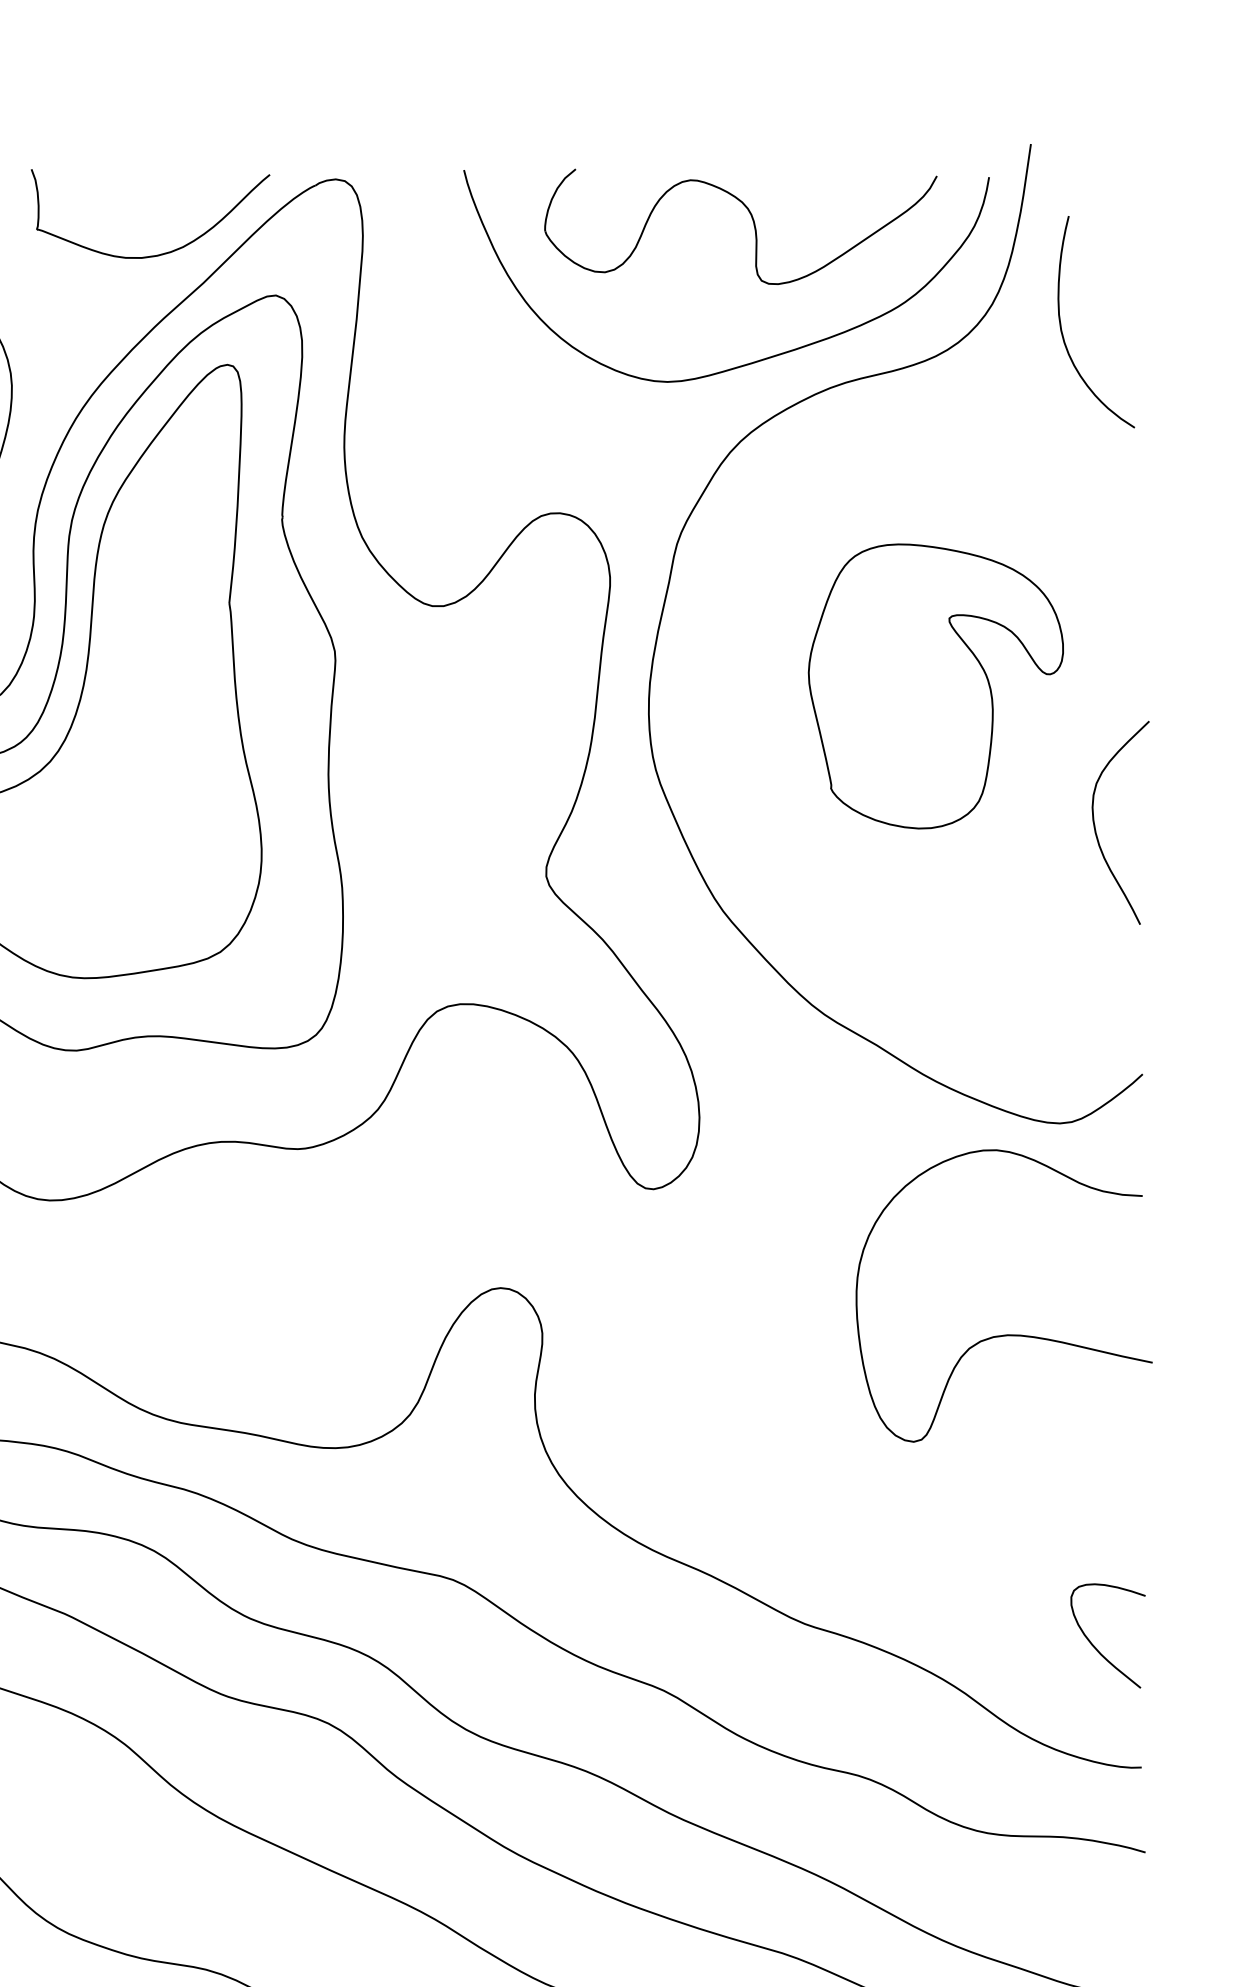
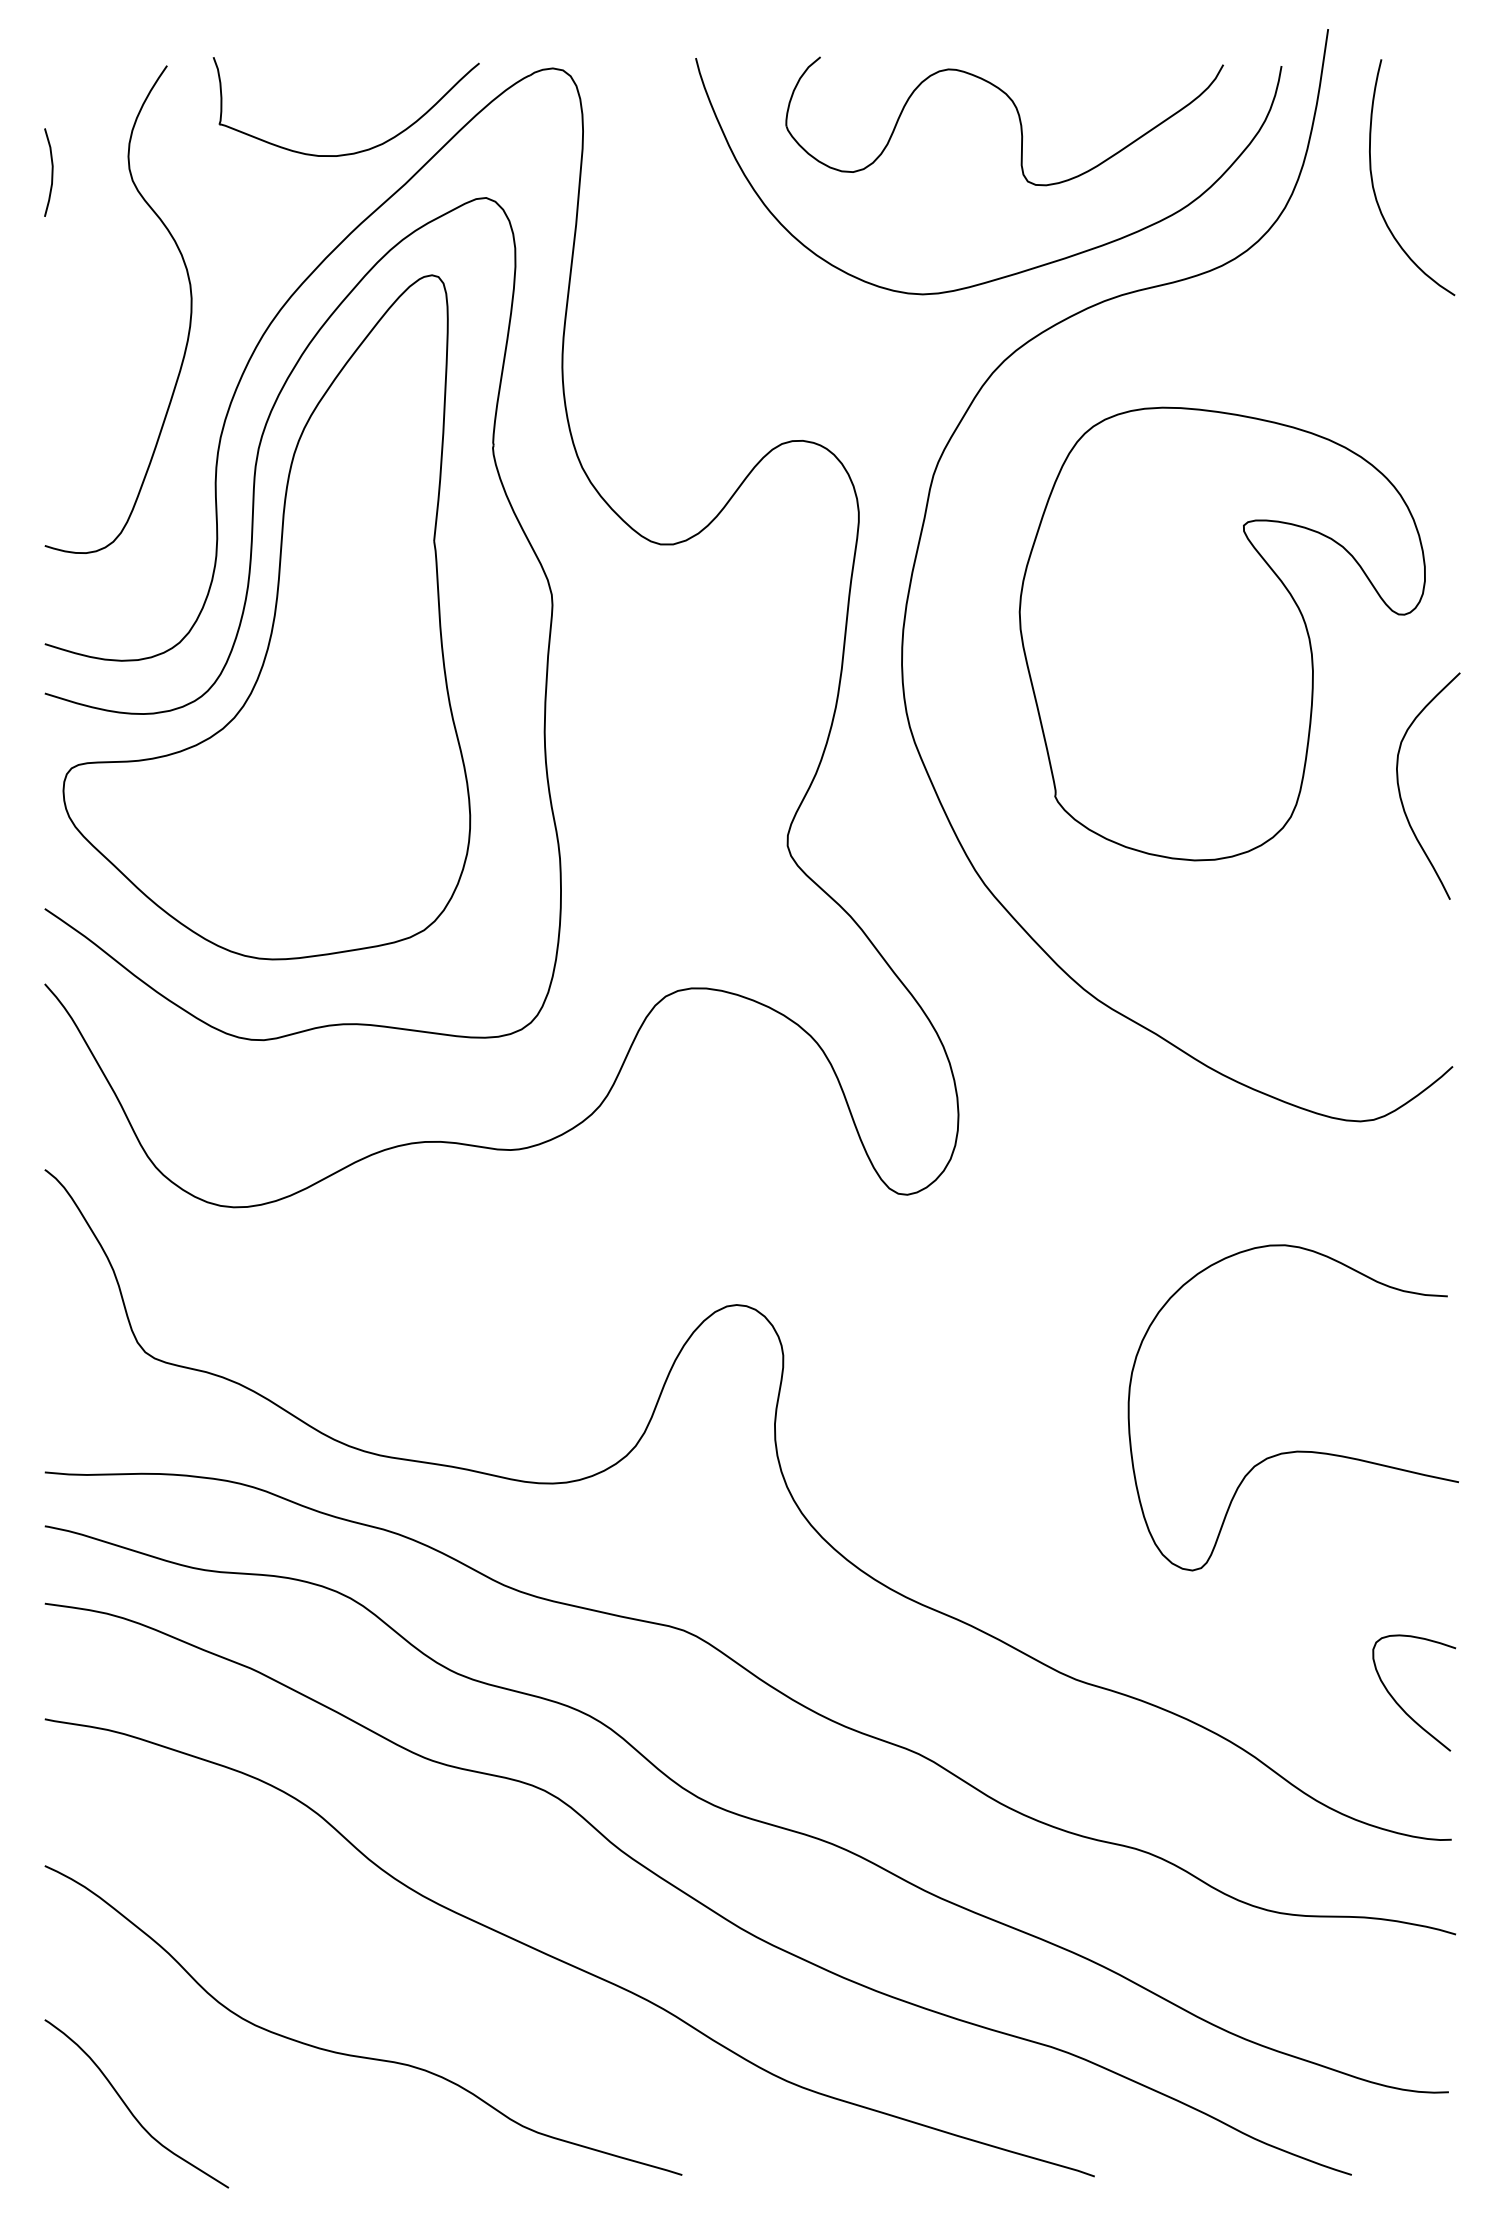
curve: (1061, 325) -> (1373, 181), moved
part: (935, 686) -> (1221, 633), size x1.43
curve: (1006, 1334) -> (1295, 1450), moved

